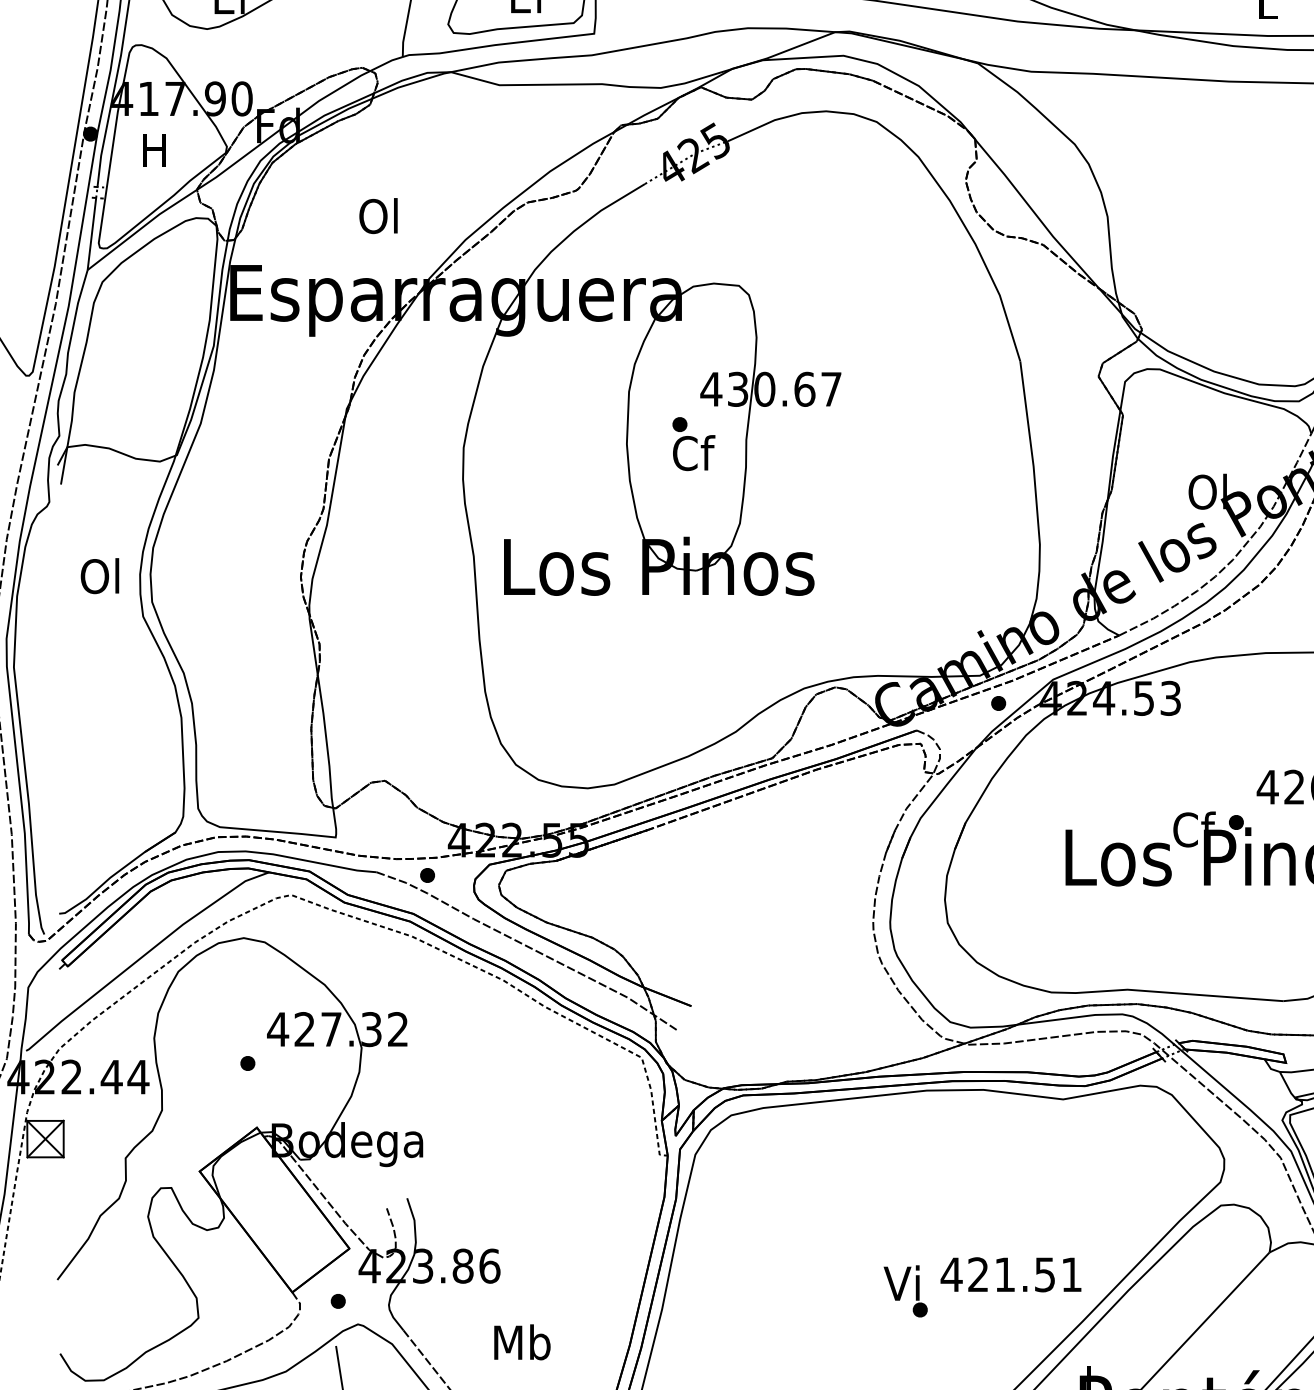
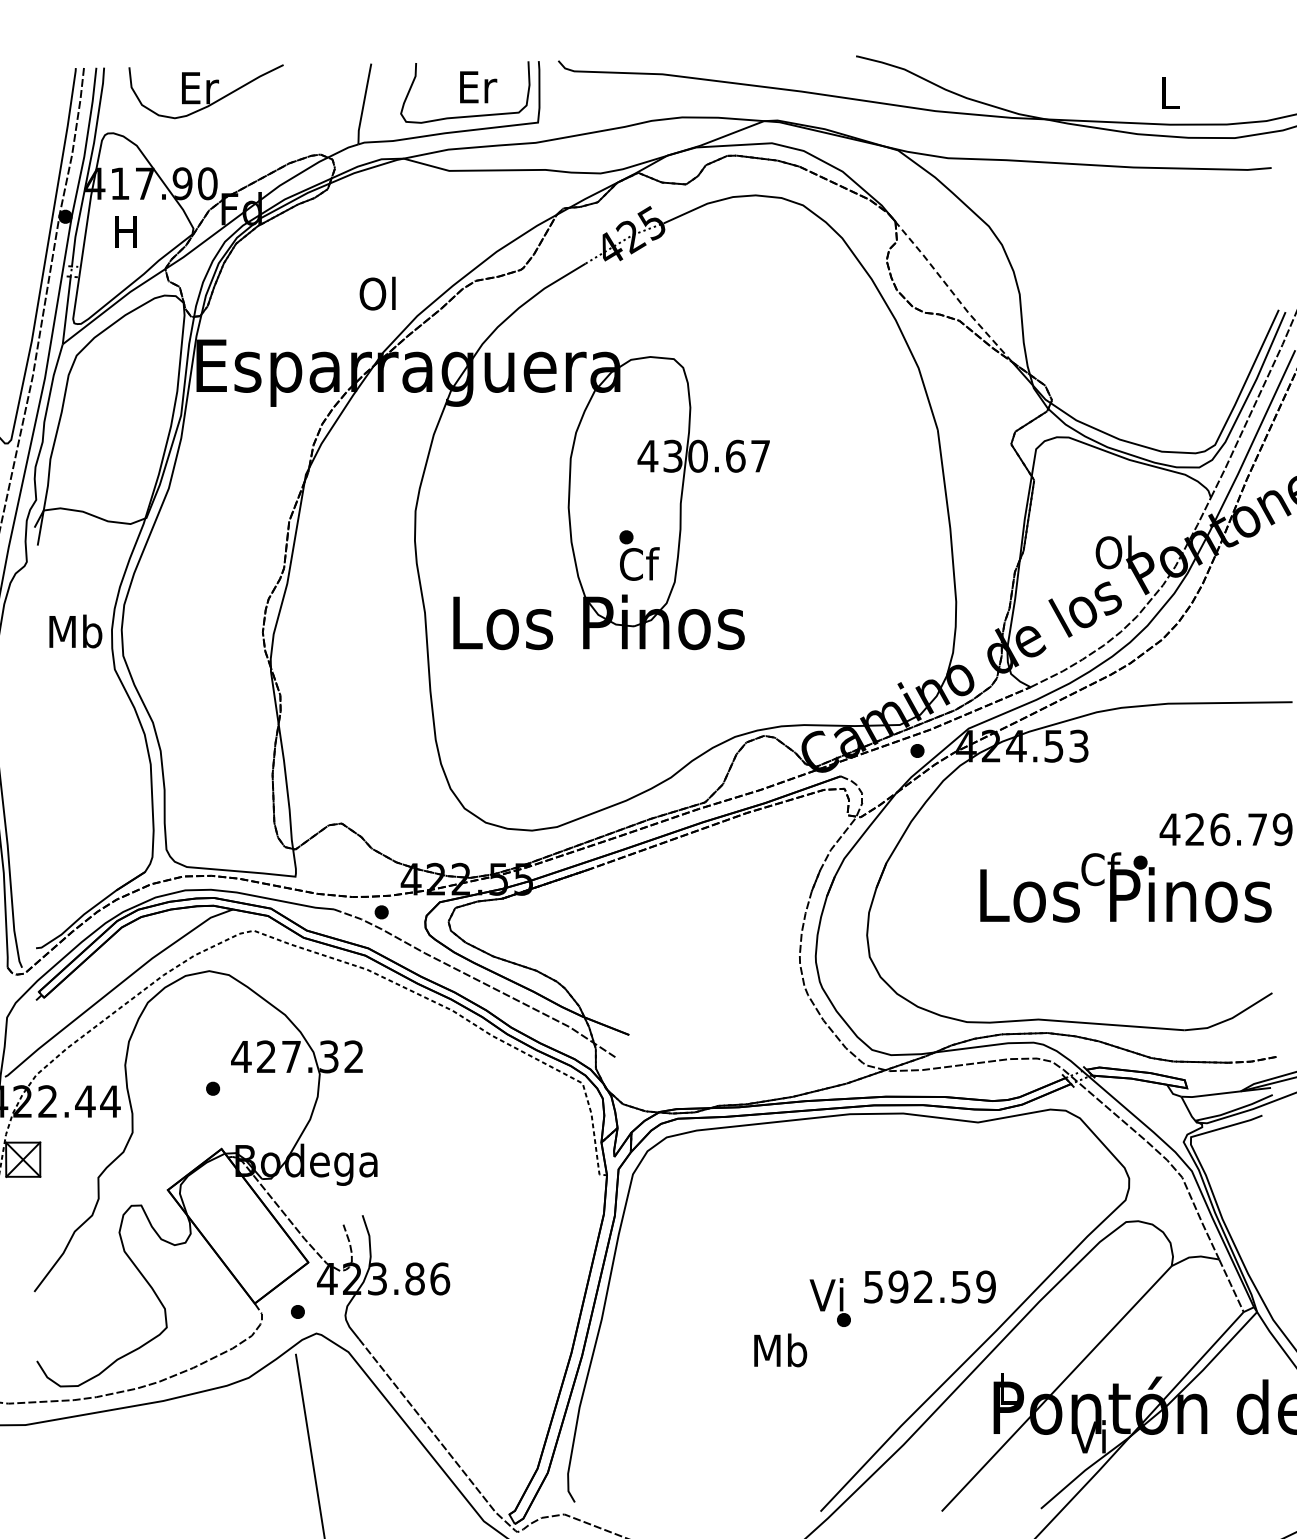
line: (1035, 214) -> (952, 292), solid -> dashed
text: (378, 215) -> (377, 293), moved
text: (693, 443) -> (639, 555), moved
text: (101, 576) -> (75, 631), Ol -> Mb
text: (1011, 1274) -> (929, 1286), 421.51 -> 592.59
text: (522, 1342) -> (780, 1350), moved

